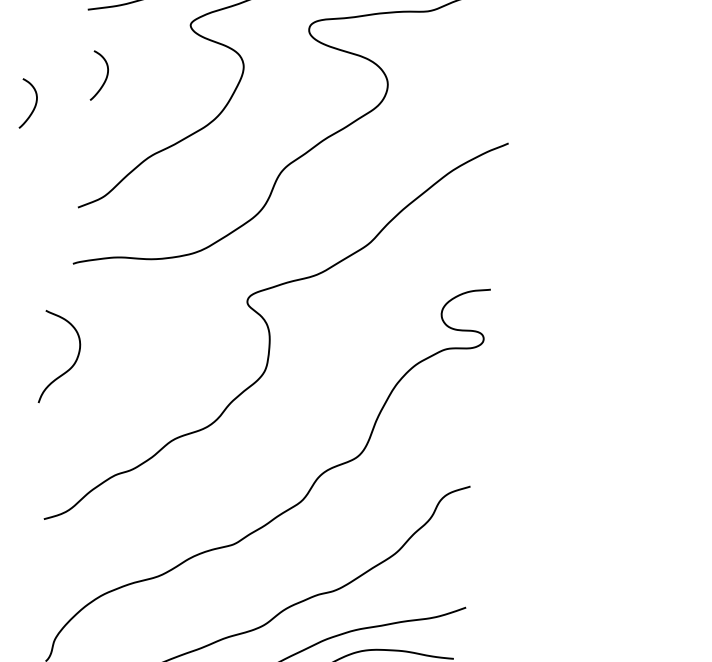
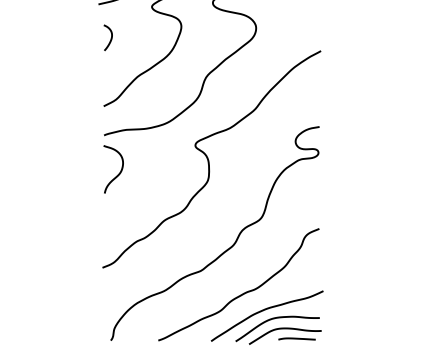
curve: (33, 105) -> (75, 56), removed
curve: (69, 367) -> (118, 173), moved

